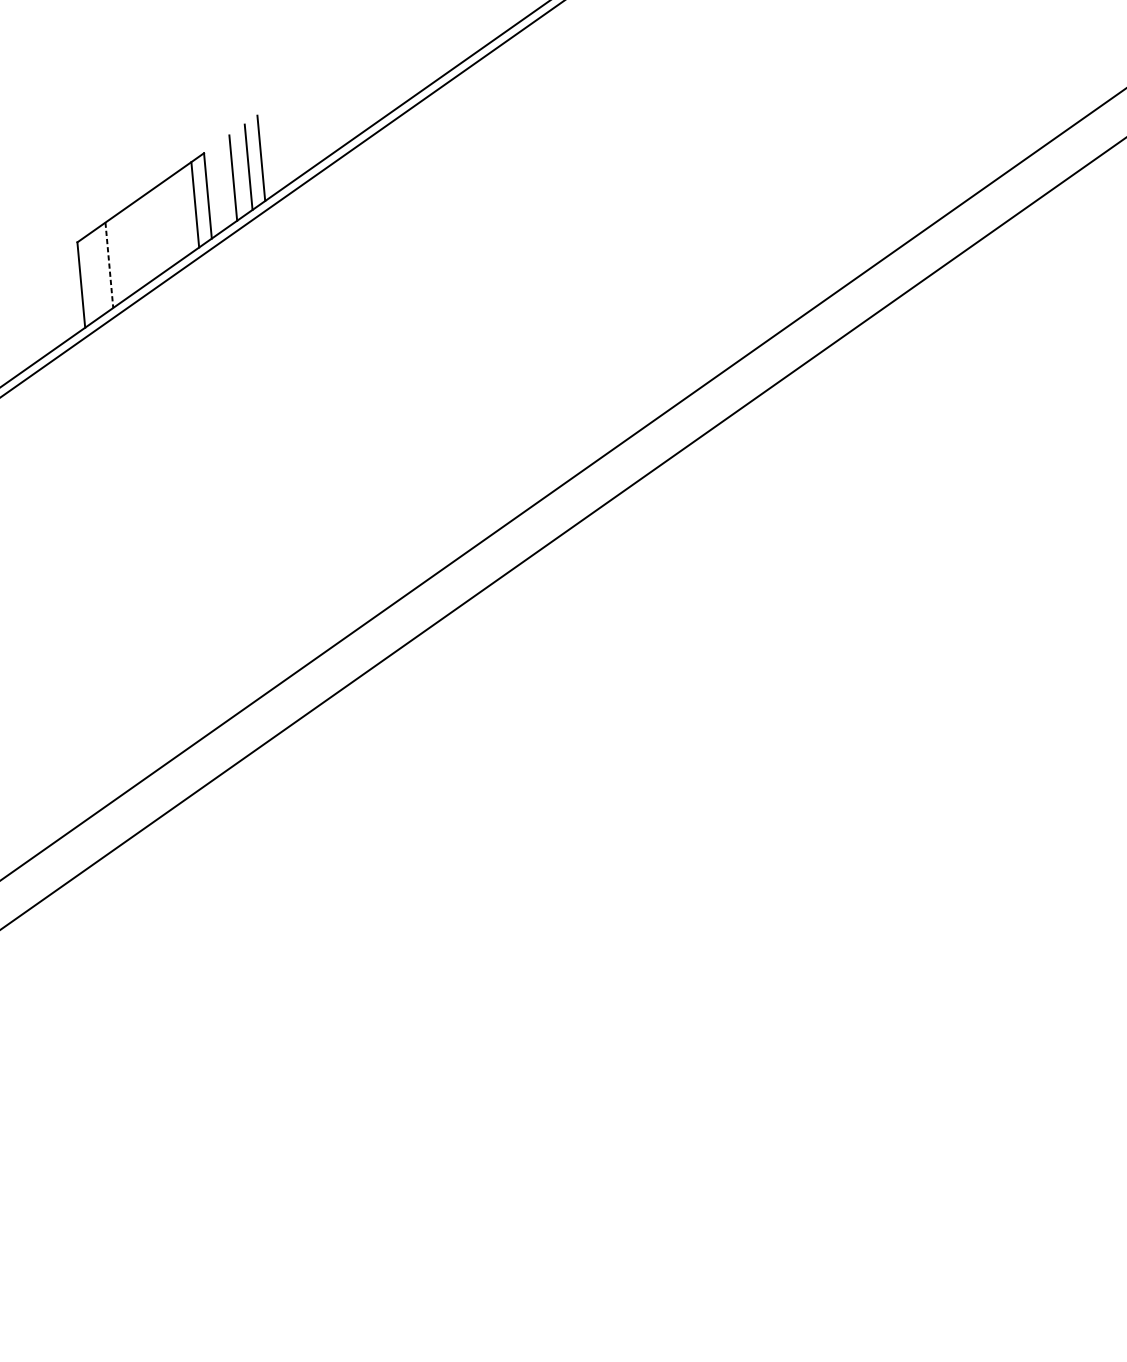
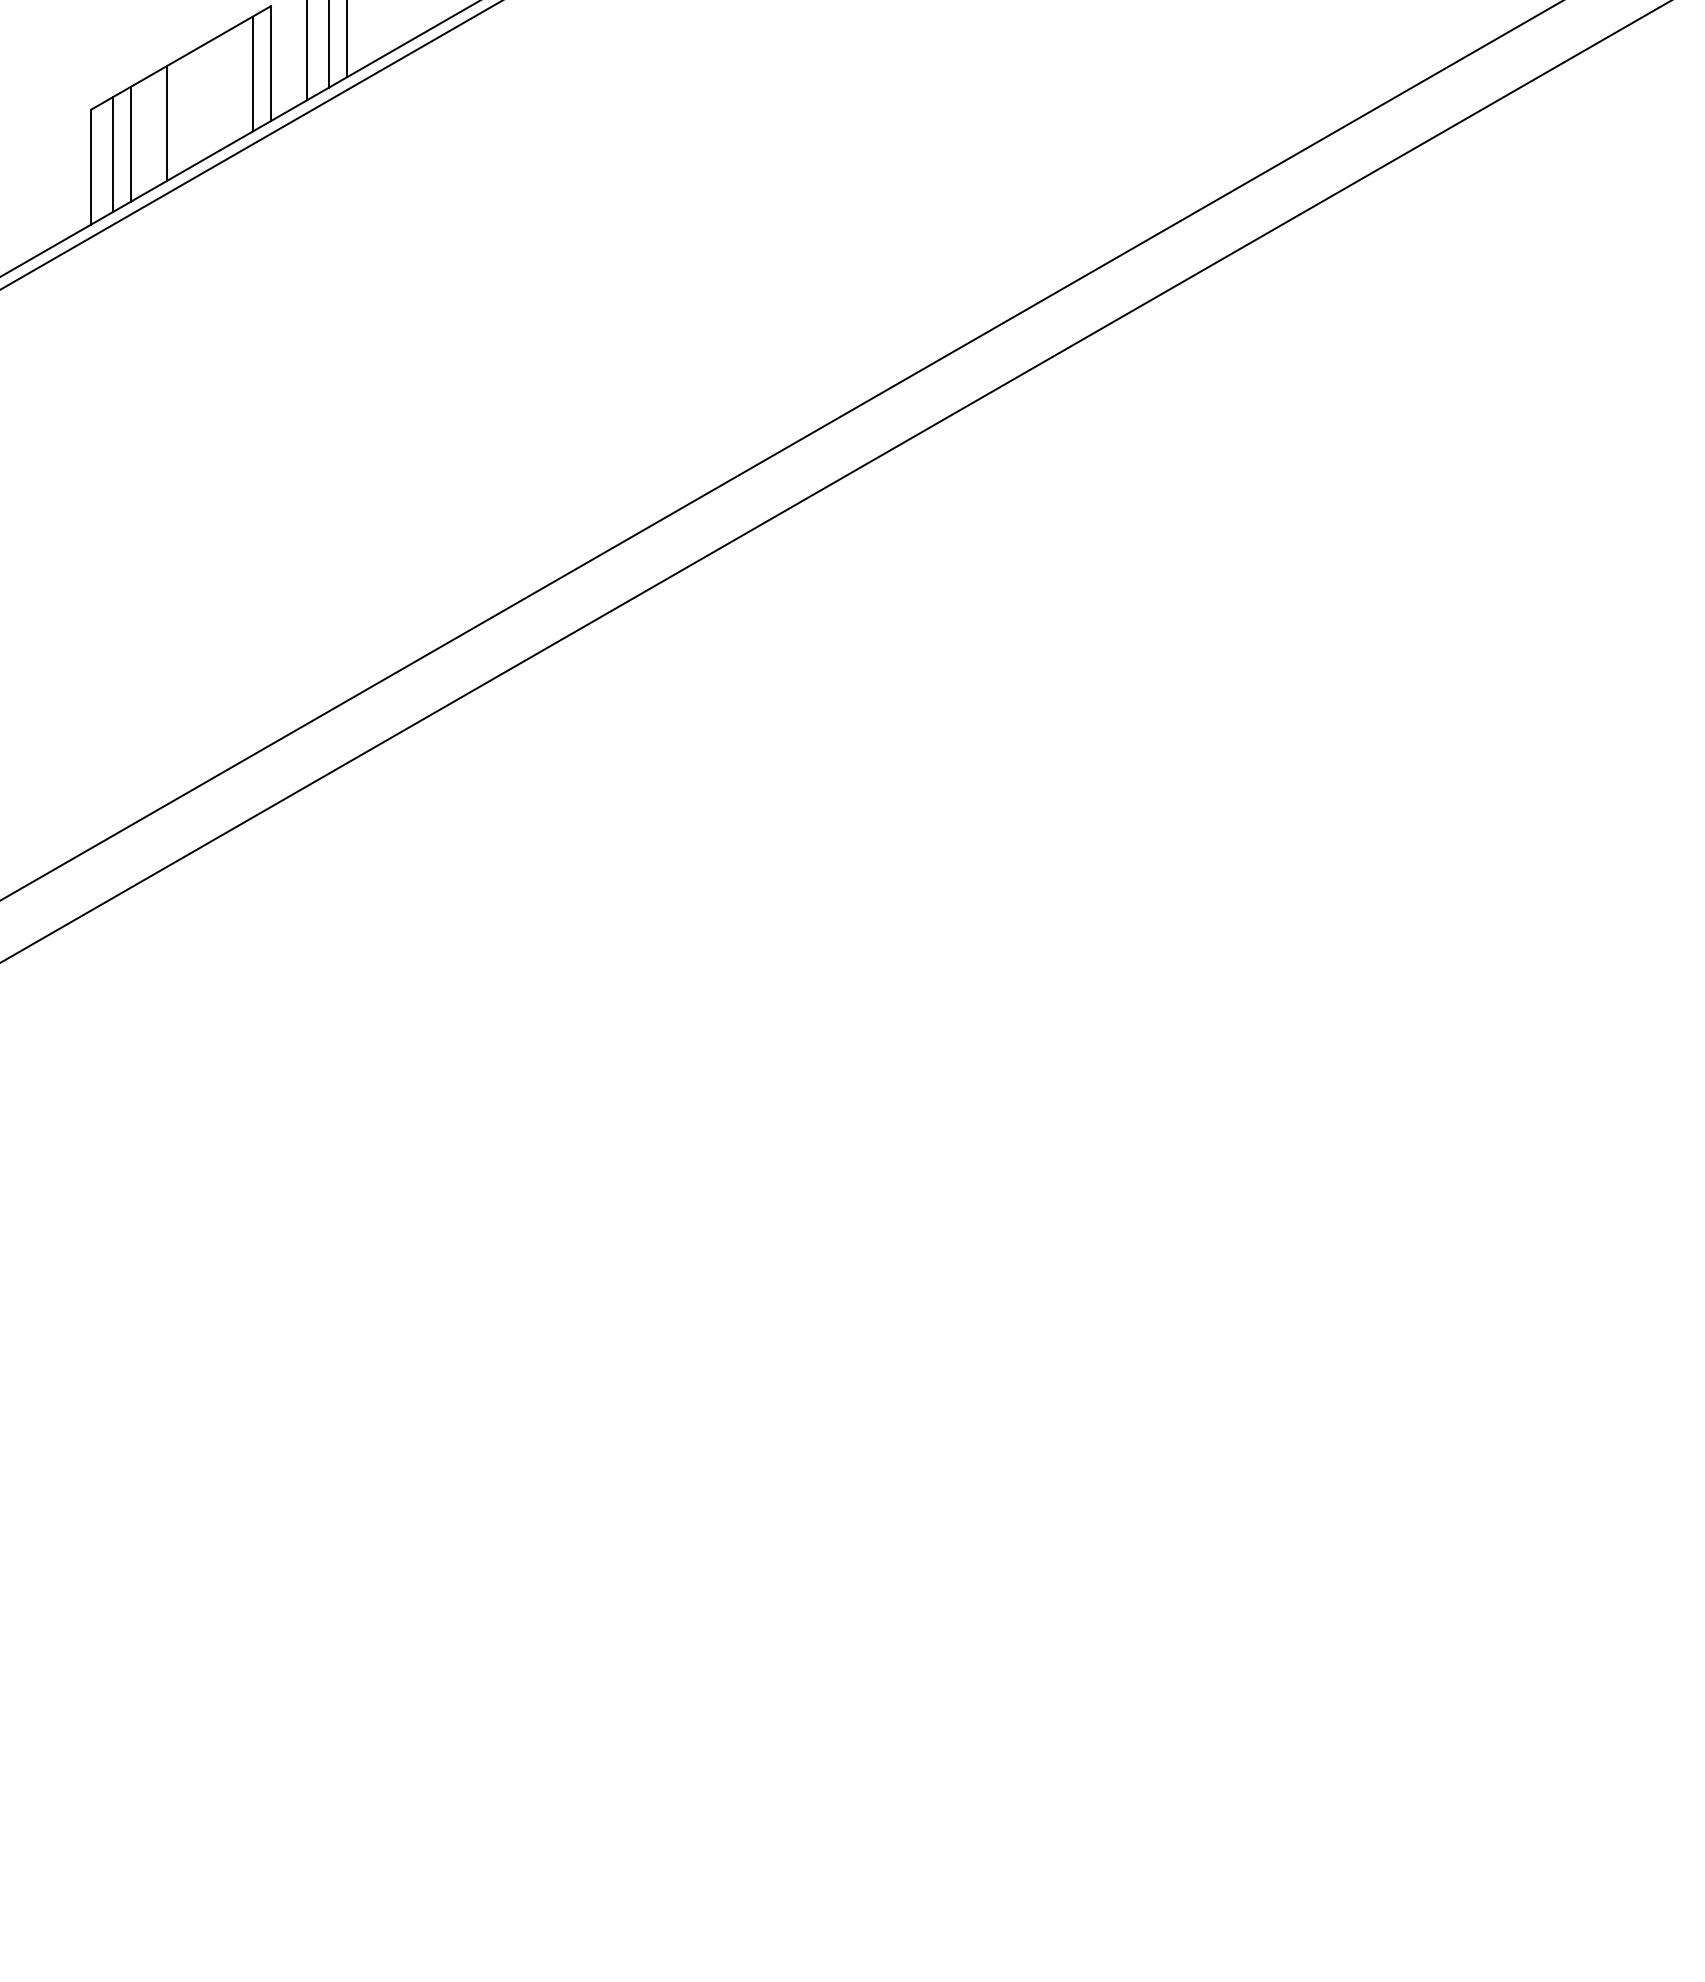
line: (134, 247) -> (166, 123), added
line: (109, 265) -> (131, 144), dashed -> solid
line: (97, 274) -> (113, 154), added

